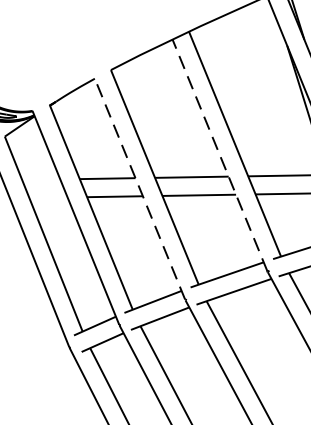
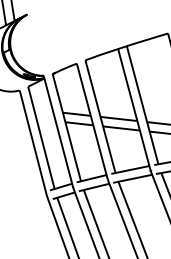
line: (220, 154) -> (134, 109), dashed -> solid
line: (140, 188) -> (92, 121), dashed -> solid

